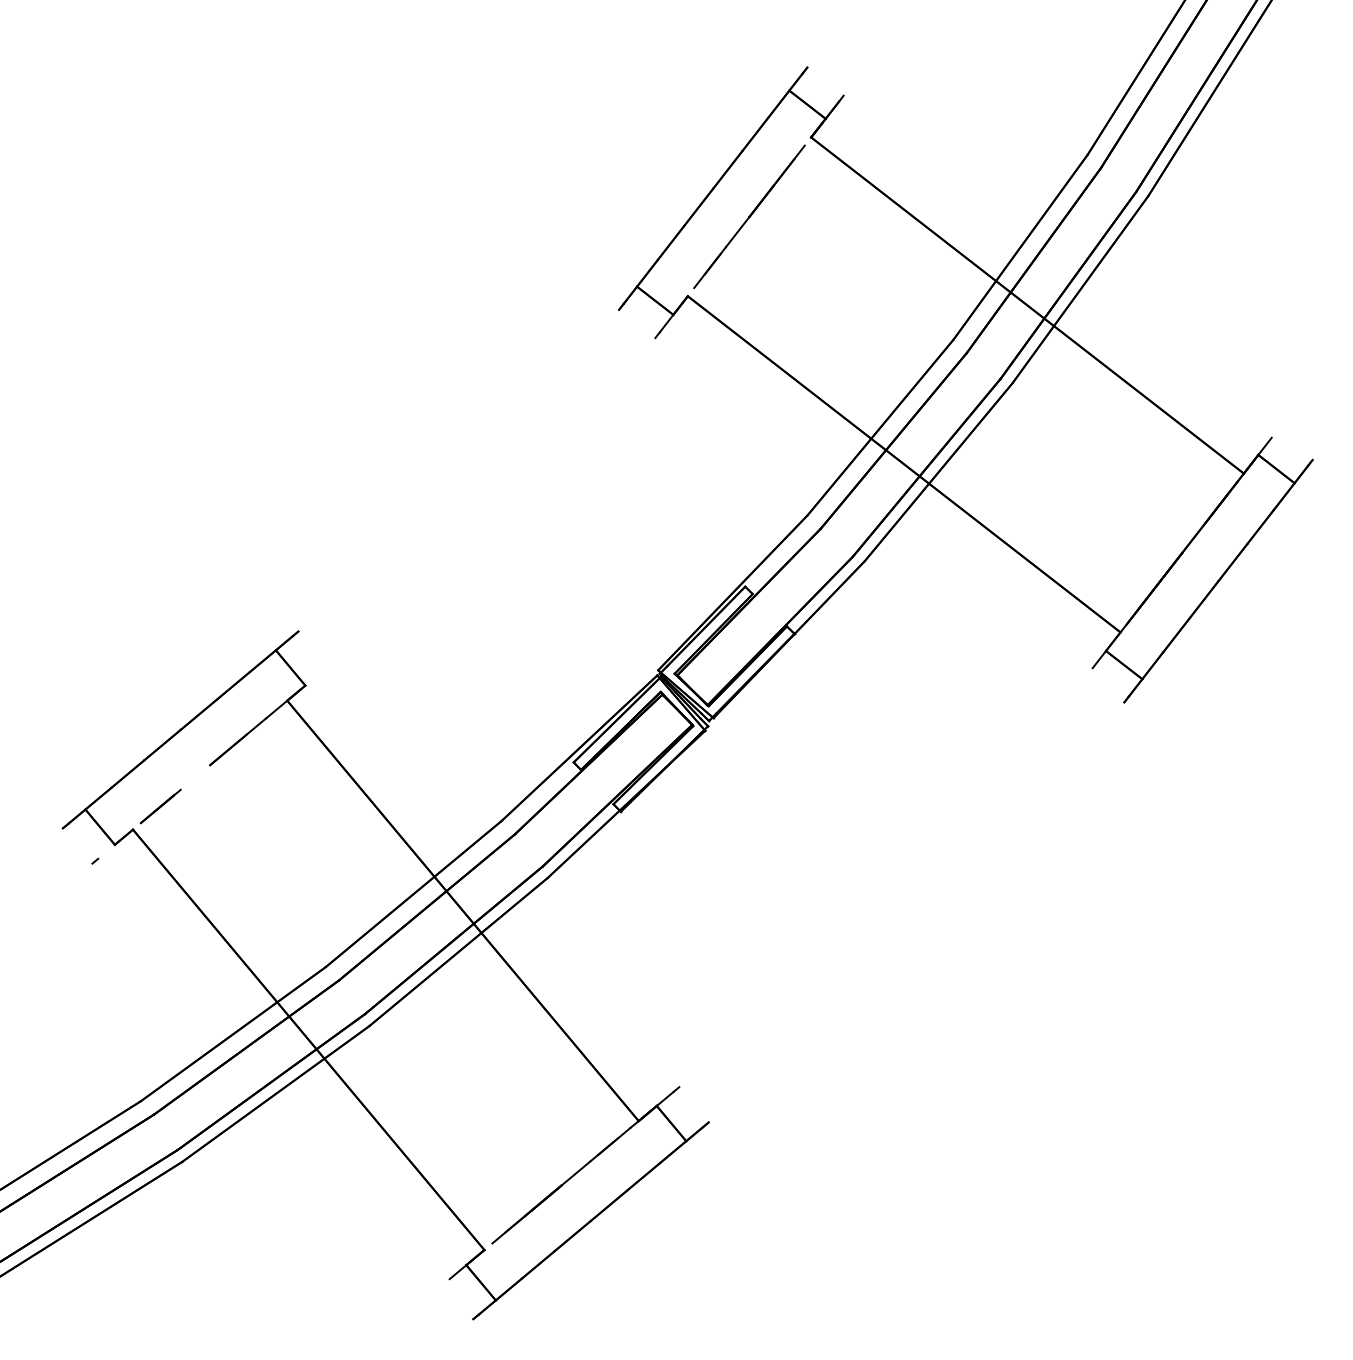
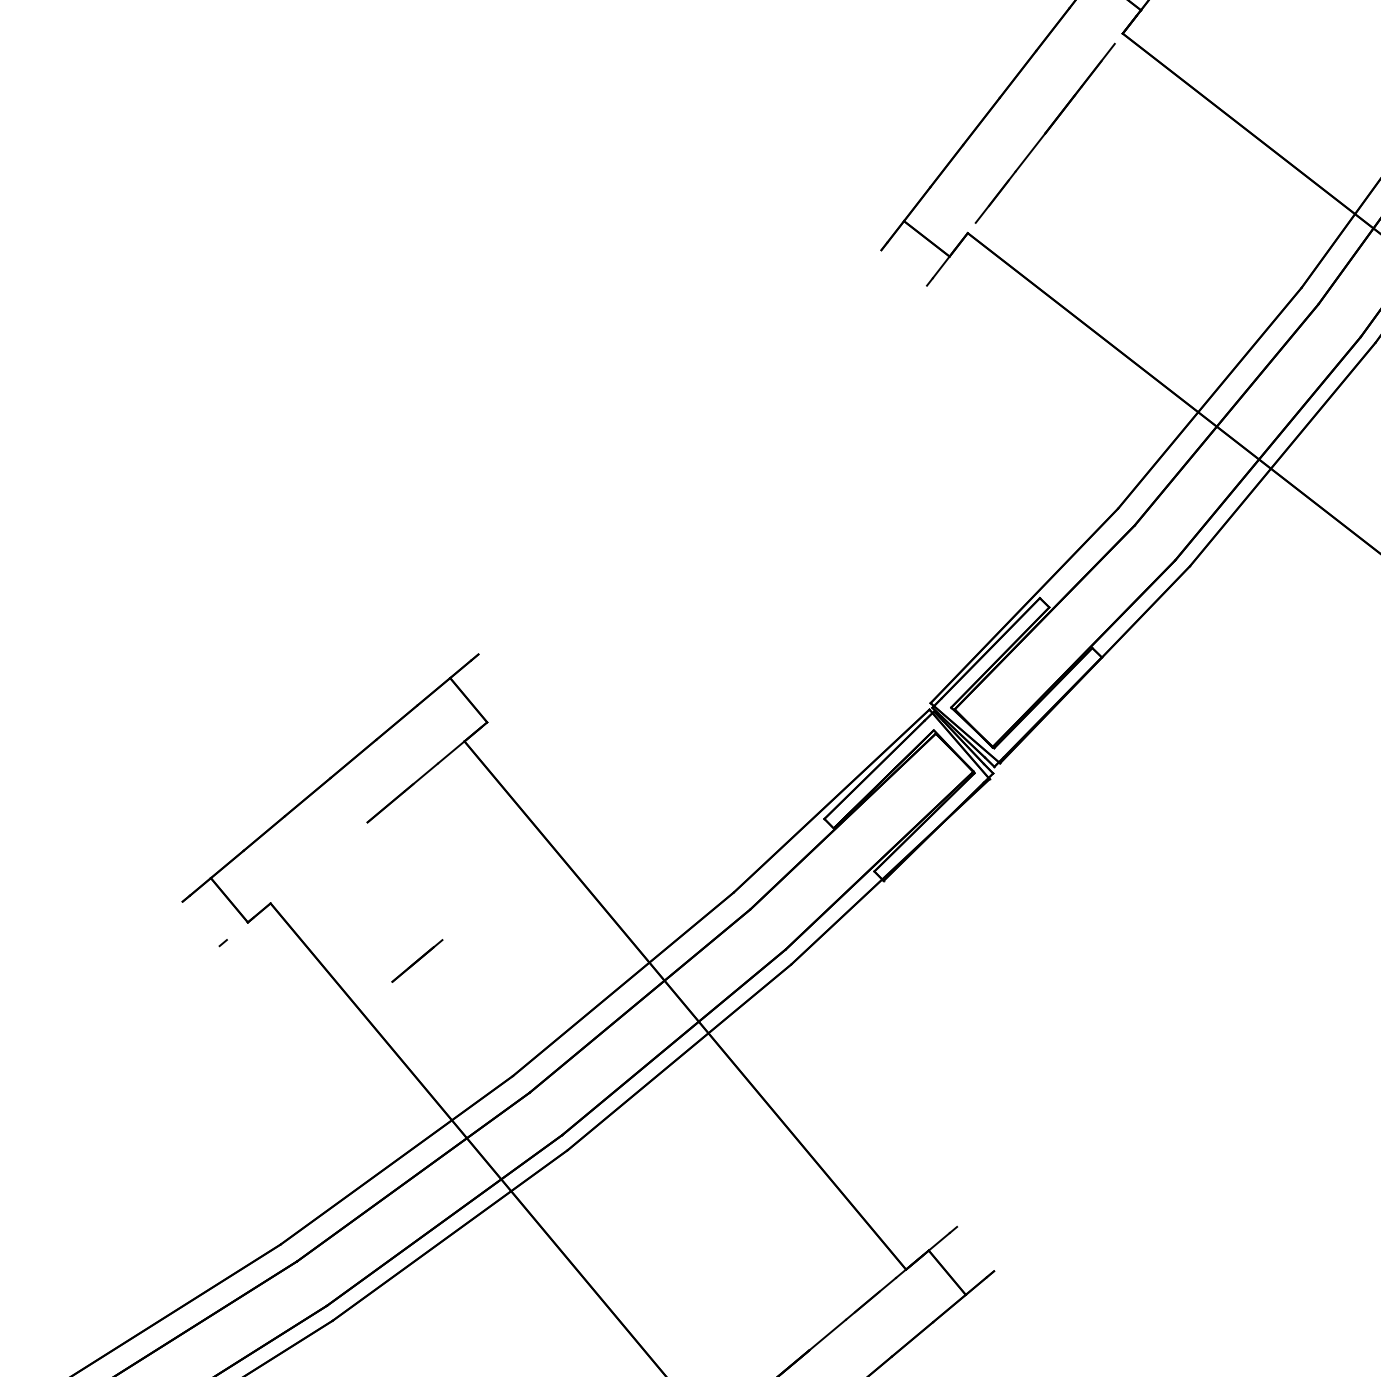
line: (160, 806) -> (417, 960), moved

